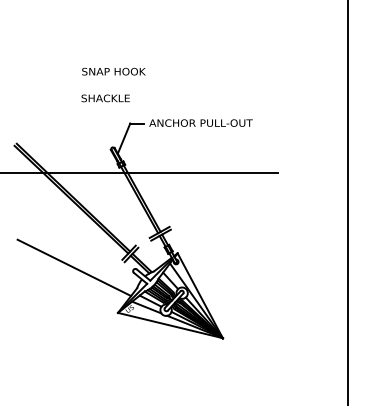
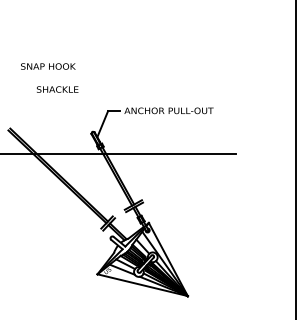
text: (113, 71) -> (47, 66), moved
text: (105, 98) -> (57, 89), moved
line: (74, 267) -> (60, 235), removed

